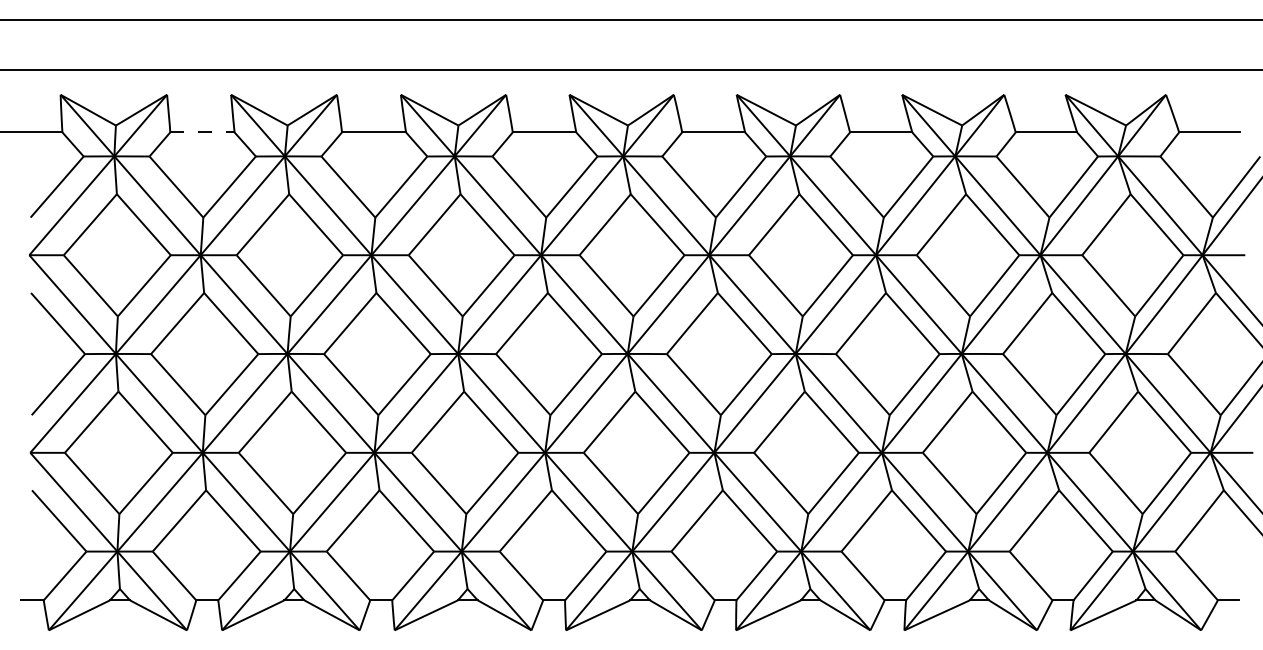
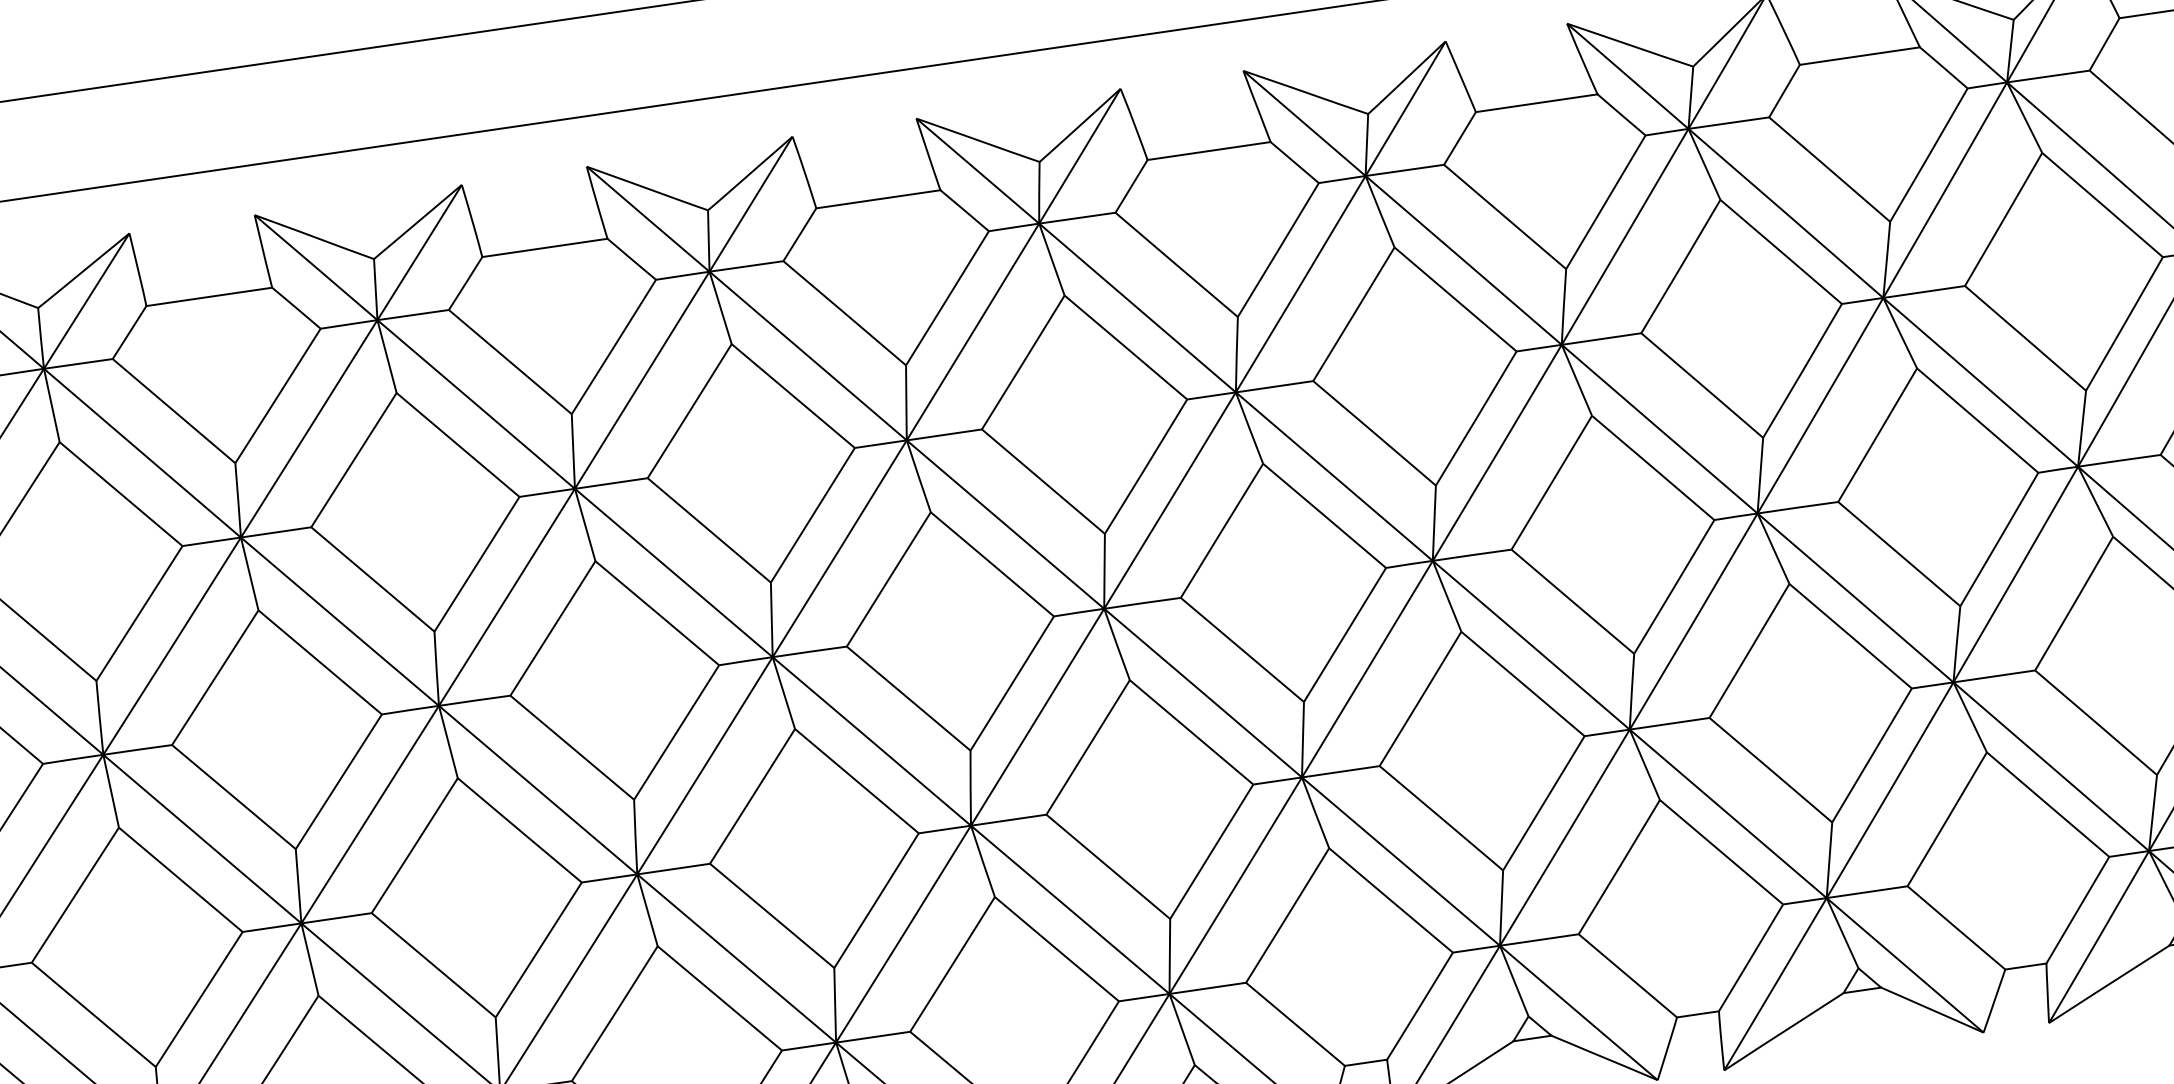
line: (202, 132) -> (209, 297), dashed -> solid

